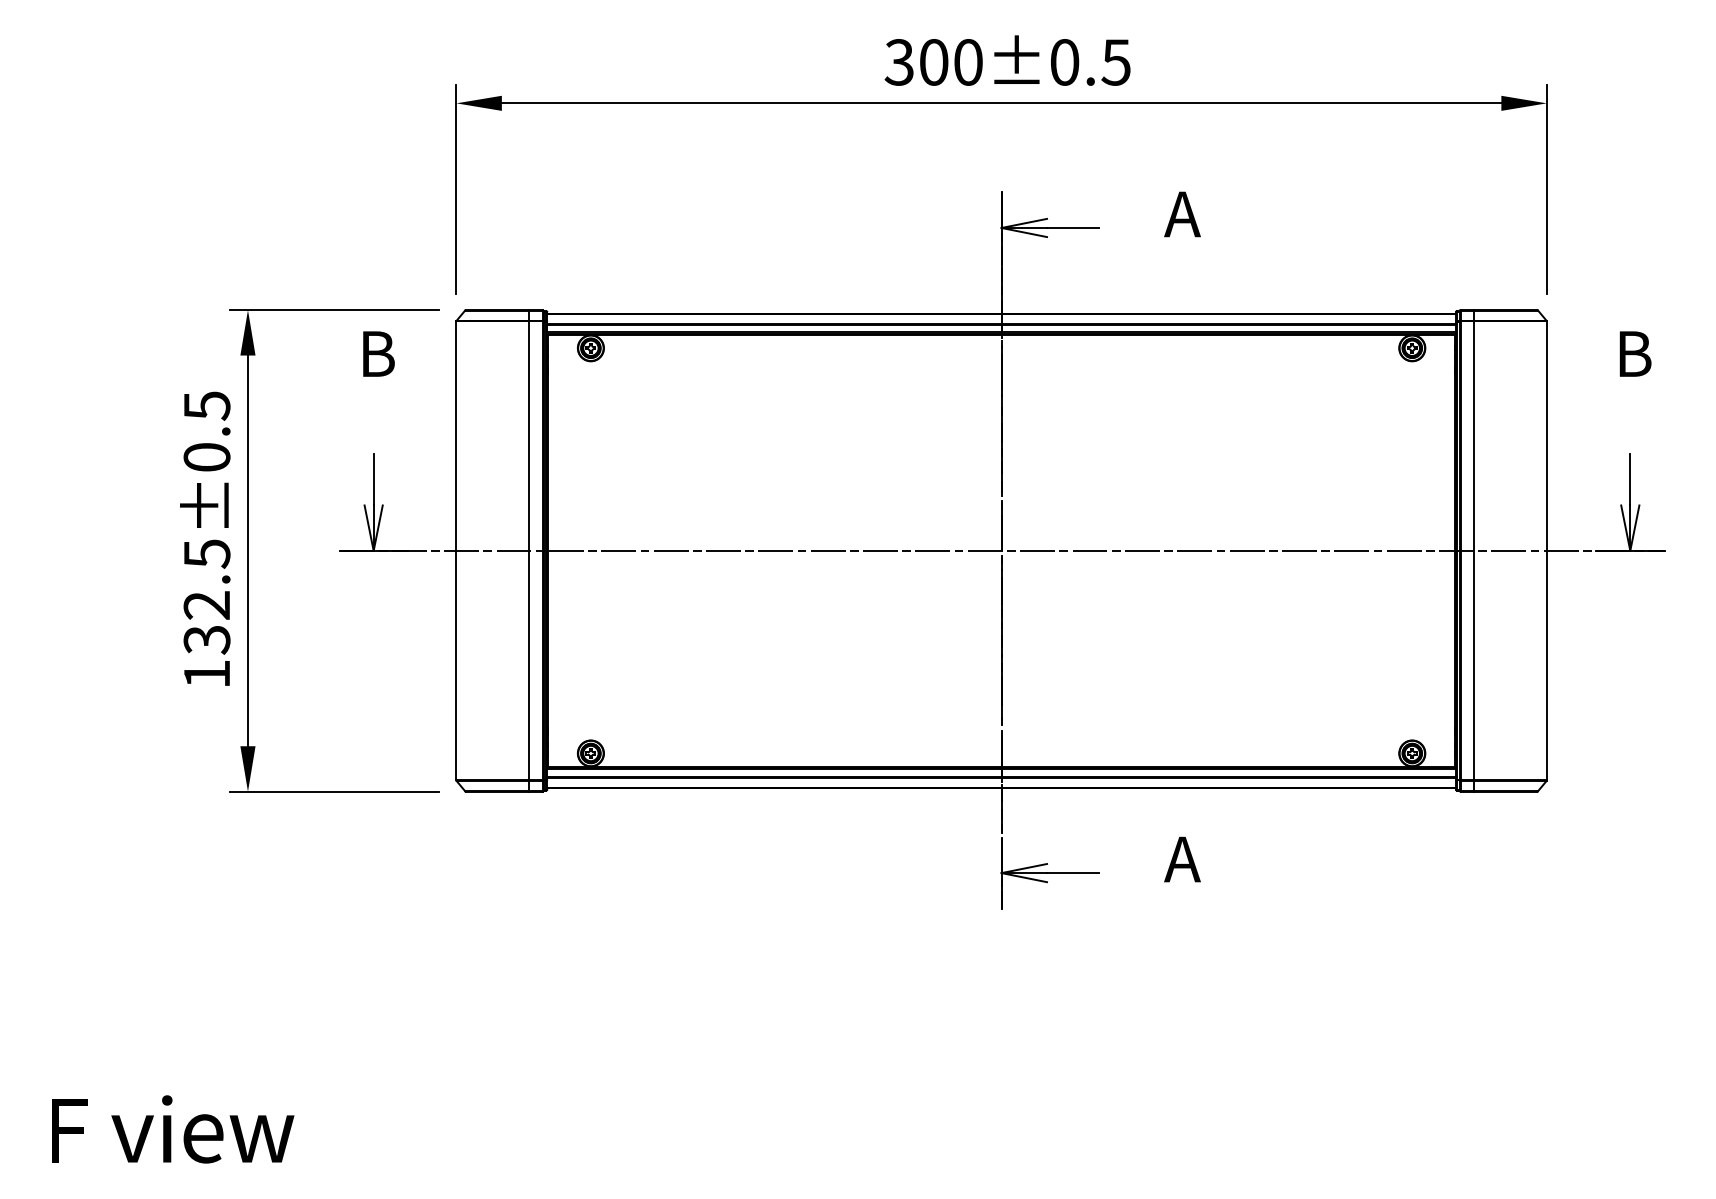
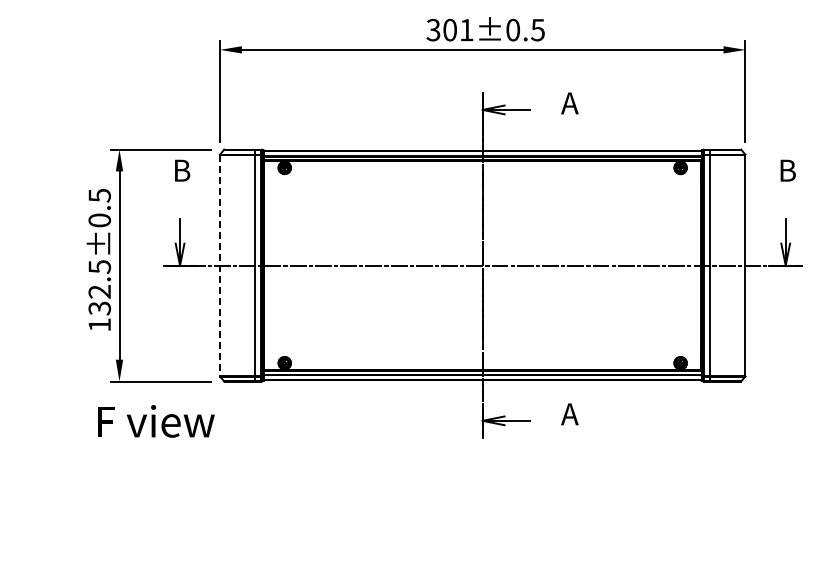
text: (967, 61) -> (466, 29), 300±0.5 -> 301±0.5
line: (455, 550) -> (219, 265), solid -> dashed
text: (173, 1129) -> (156, 421), moved

